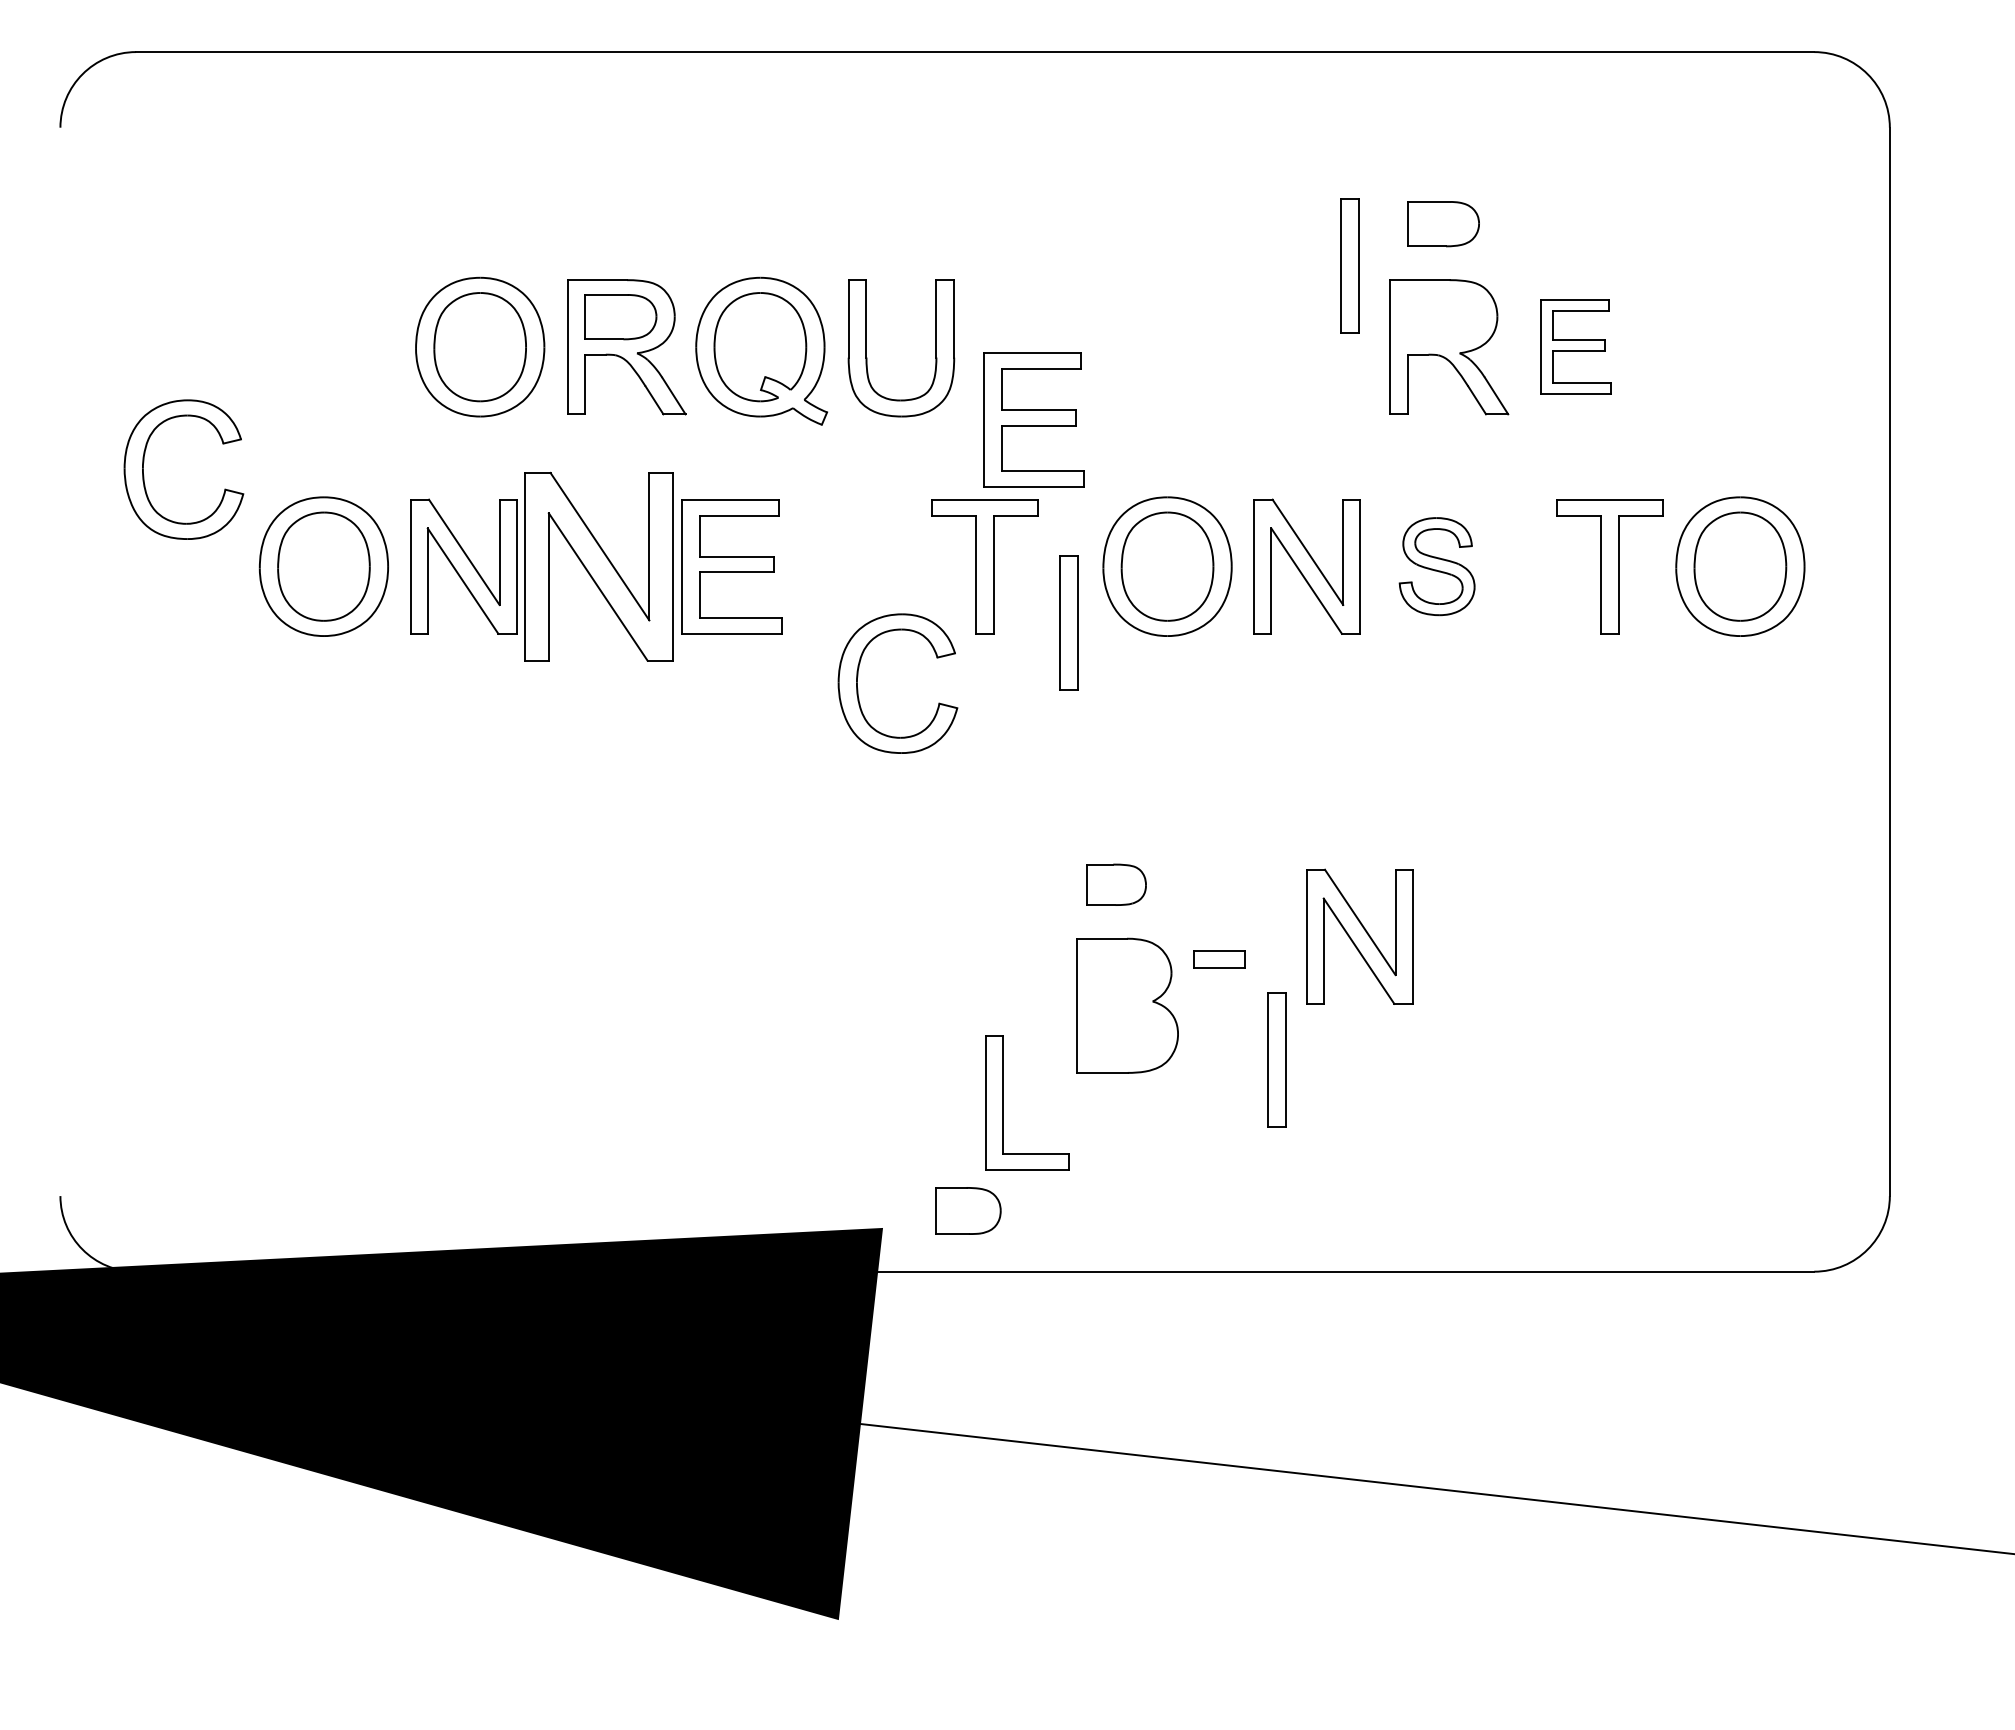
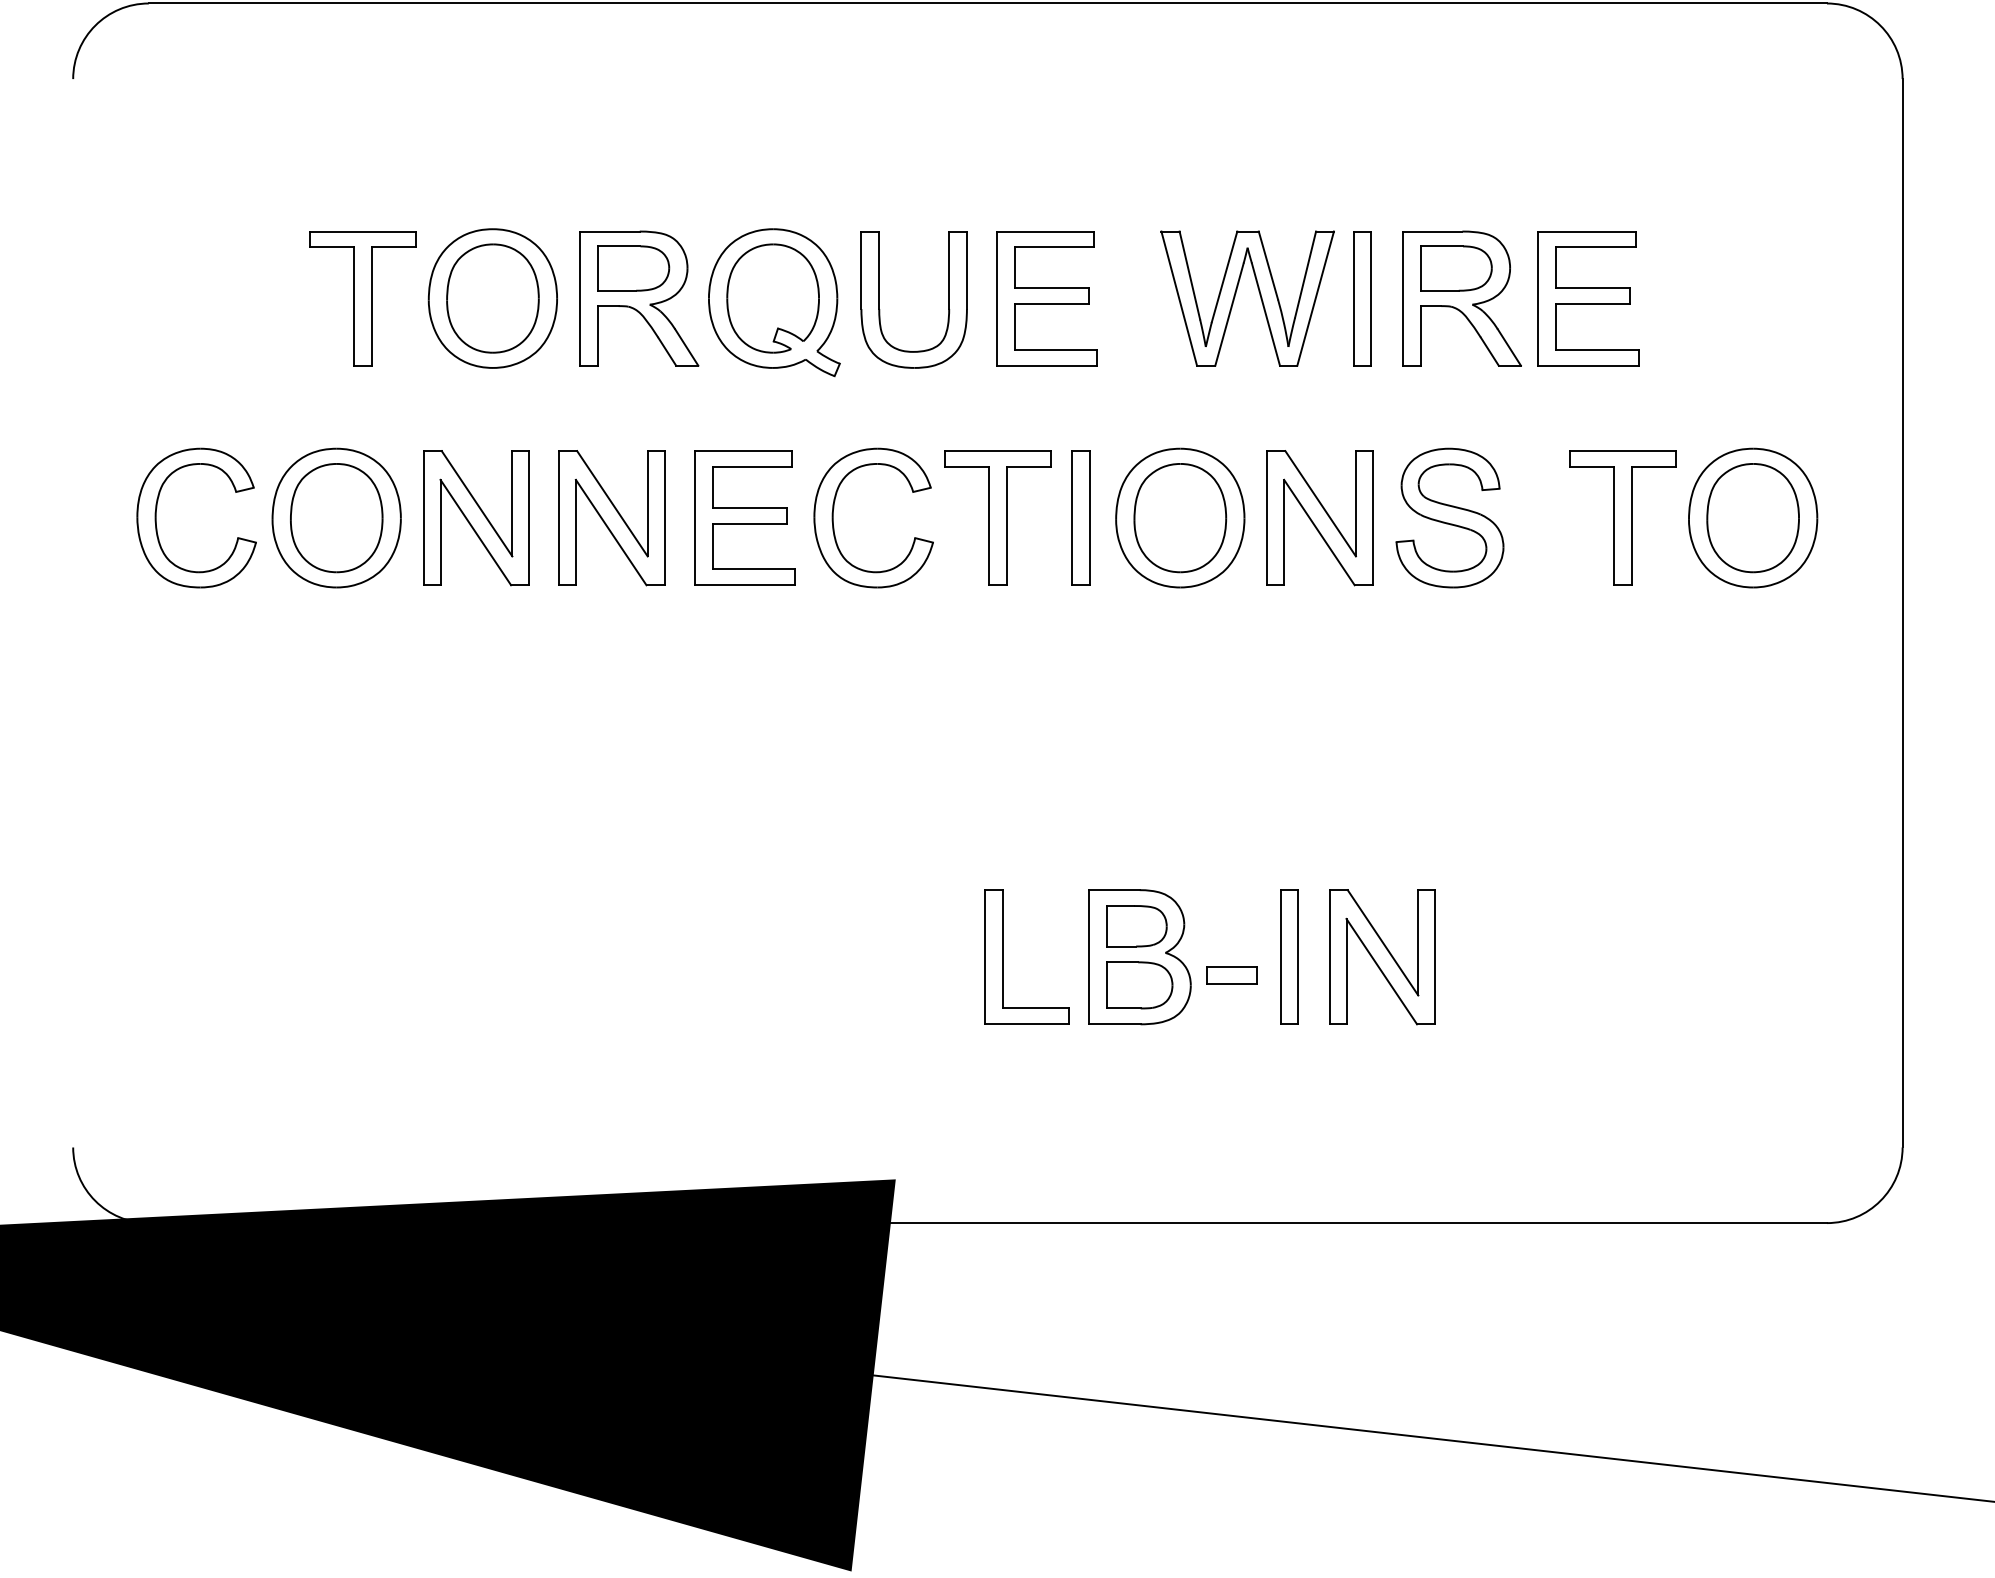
part: (1443, 224) -> (1456, 268), moved
part: (1349, 265) -> (1362, 297), moved
part: (1223, 343) -> (1236, 294), added
part: (349, 346) -> (362, 297), added
part: (1575, 346) -> (1588, 297), size x1.43
part: (1033, 419) -> (1046, 297), moved
part: (144, 475) -> (157, 523), moved
part: (598, 566) -> (611, 517), size x0.71
part: (1436, 566) -> (1449, 517), size x1.43
part: (1068, 622) -> (1081, 517), moved
part: (858, 689) -> (834, 523), moved
part: (1116, 884) -> (1137, 925), moved
part: (1359, 936) -> (1382, 956), moved
part: (1219, 959) -> (1232, 975), moved
part: (1276, 1059) -> (1289, 956), moved
part: (1003, 1102) -> (1003, 956), moved
part: (968, 1210) -> (1140, 984), moved

